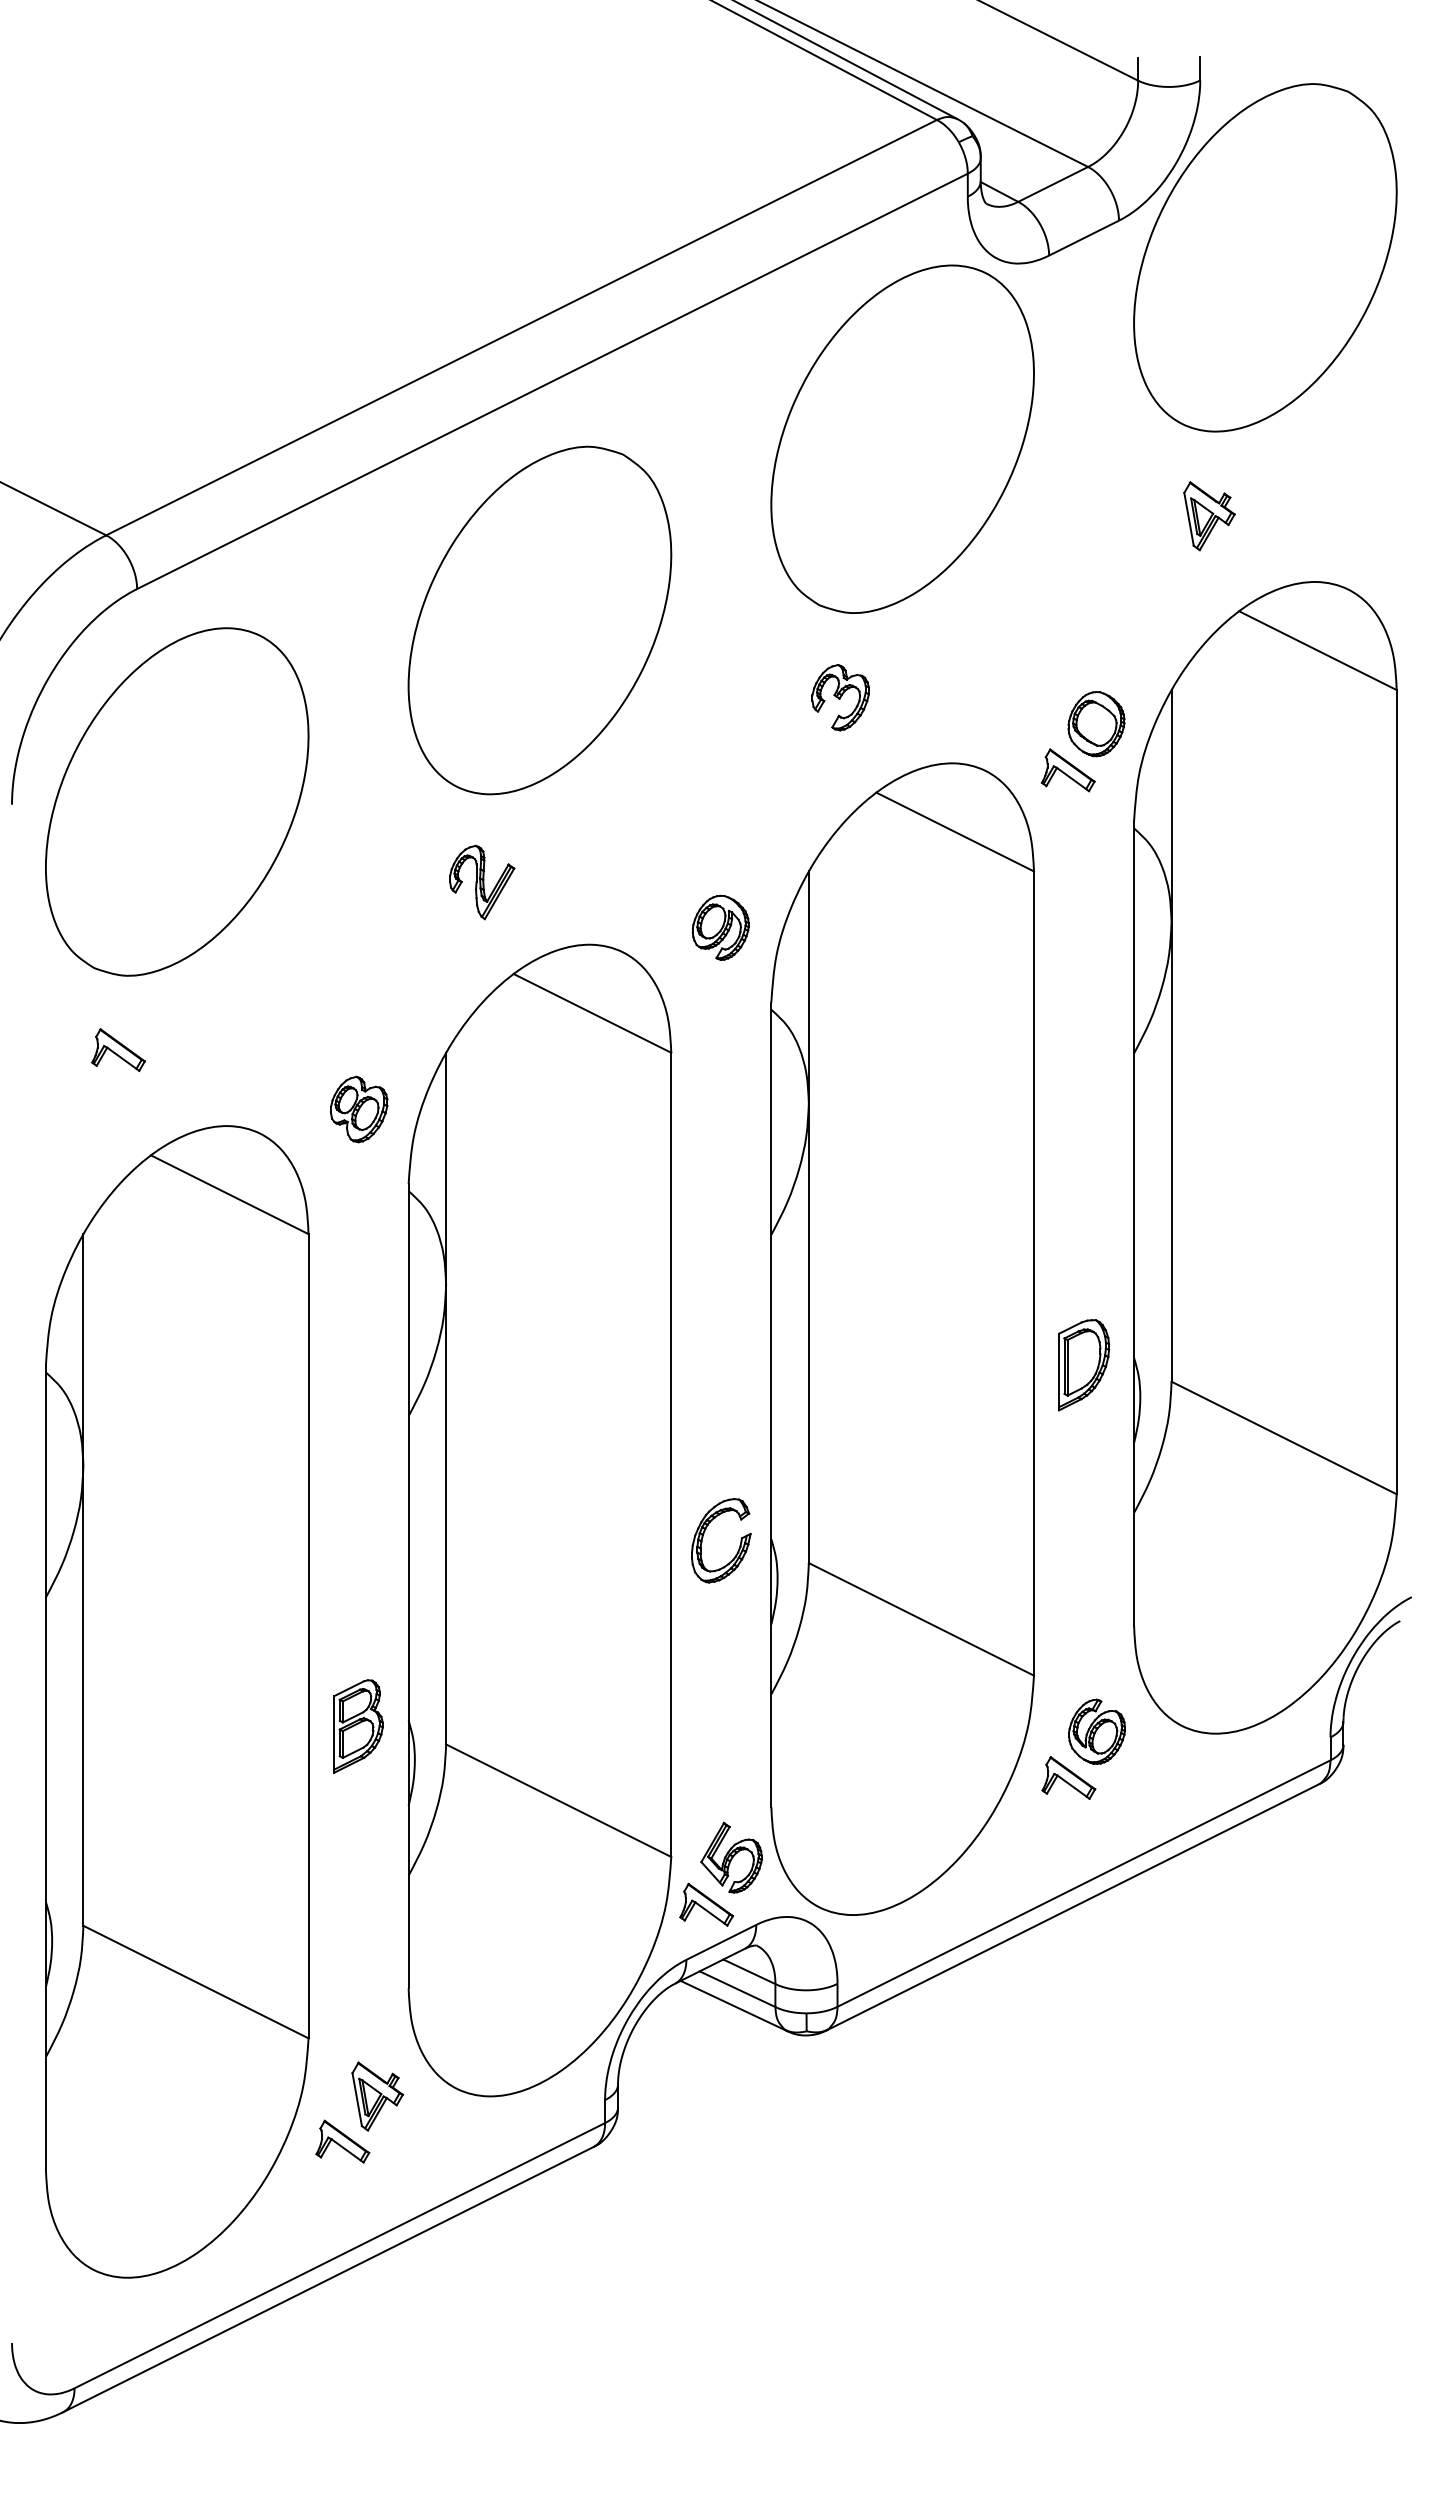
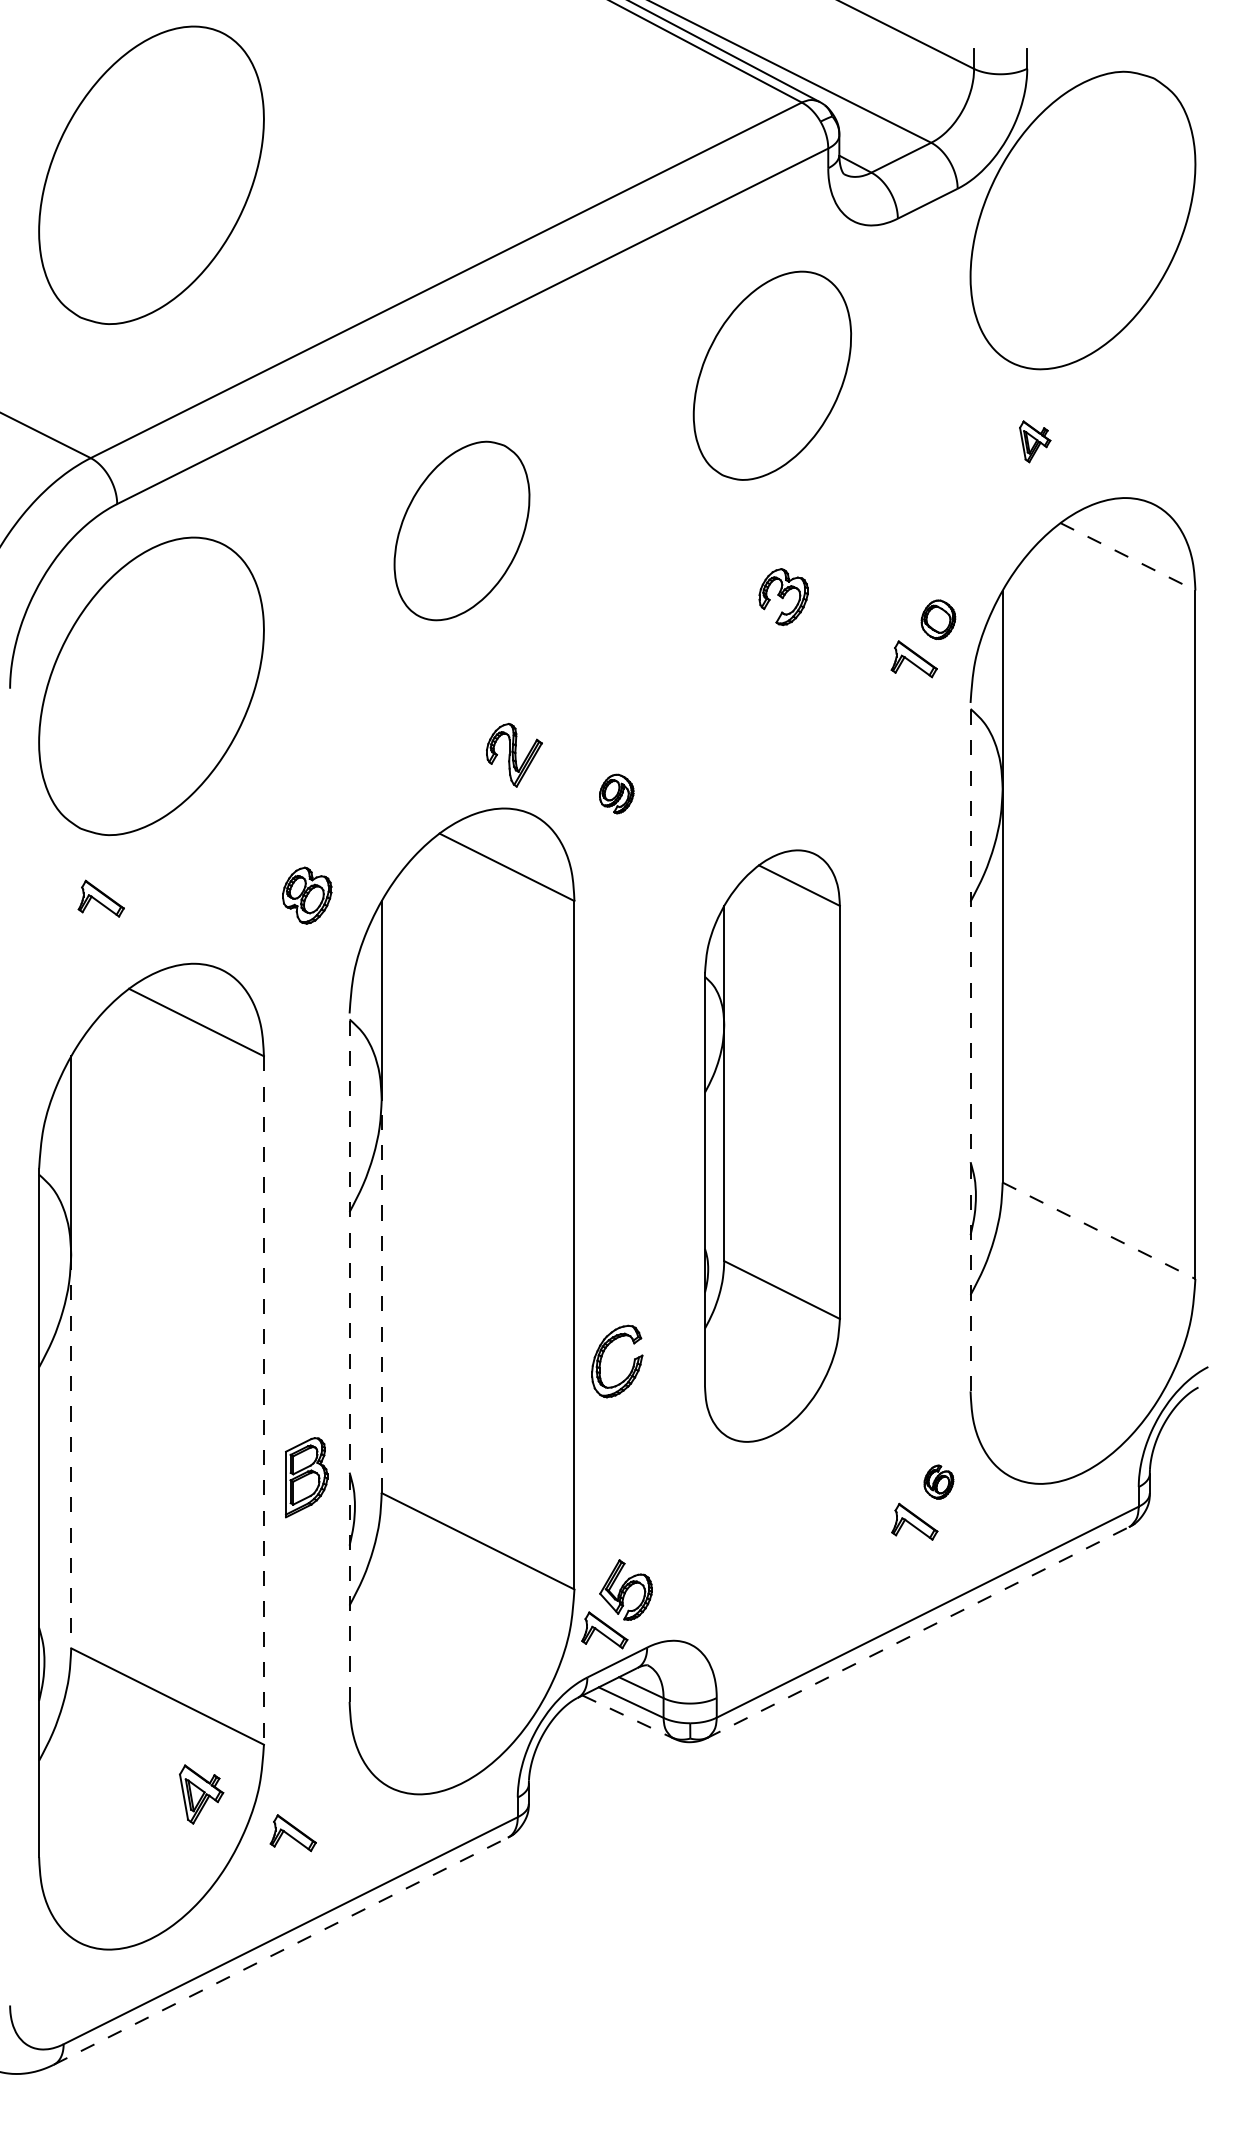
part: (177, 204) -> (151, 174), added
part: (902, 438) -> (772, 375), size x0.7
part: (1209, 516) -> (1035, 441), size x0.7
part: (539, 620) -> (461, 531), size x0.6
line: (1318, 650) -> (1128, 556), solid -> dashed
part: (840, 697) -> (783, 596), moved
part: (1096, 724) -> (938, 620), size x0.7
part: (482, 882) -> (514, 755), moved
part: (720, 927) -> (616, 793), size x0.7
part: (359, 1109) -> (307, 895), moved
line: (1134, 1223) -> (970, 1047), solid -> dashed
part: (902, 1338) -> (772, 1145), size x0.6
part: (1084, 1365) -> (928, 1168), removed
line: (1284, 1438) -> (1099, 1231), solid -> dashed
line: (446, 1514) -> (382, 1296), solid -> dashed
part: (704, 1534) -> (602, 1356), moved
line: (408, 1585) -> (349, 1357), solid -> dashed
line: (308, 1636) -> (263, 1400), solid -> dashed
line: (83, 1696) -> (71, 1452), solid -> dashed
part: (1096, 1731) -> (938, 1482), size x0.6
line: (1072, 1907) -> (917, 1632), solid -> dashed
line: (734, 2006) -> (628, 1717), solid -> dashed
part: (377, 2096) -> (201, 1794), moved
line: (328, 2279) -> (281, 1951), solid -> dashed

